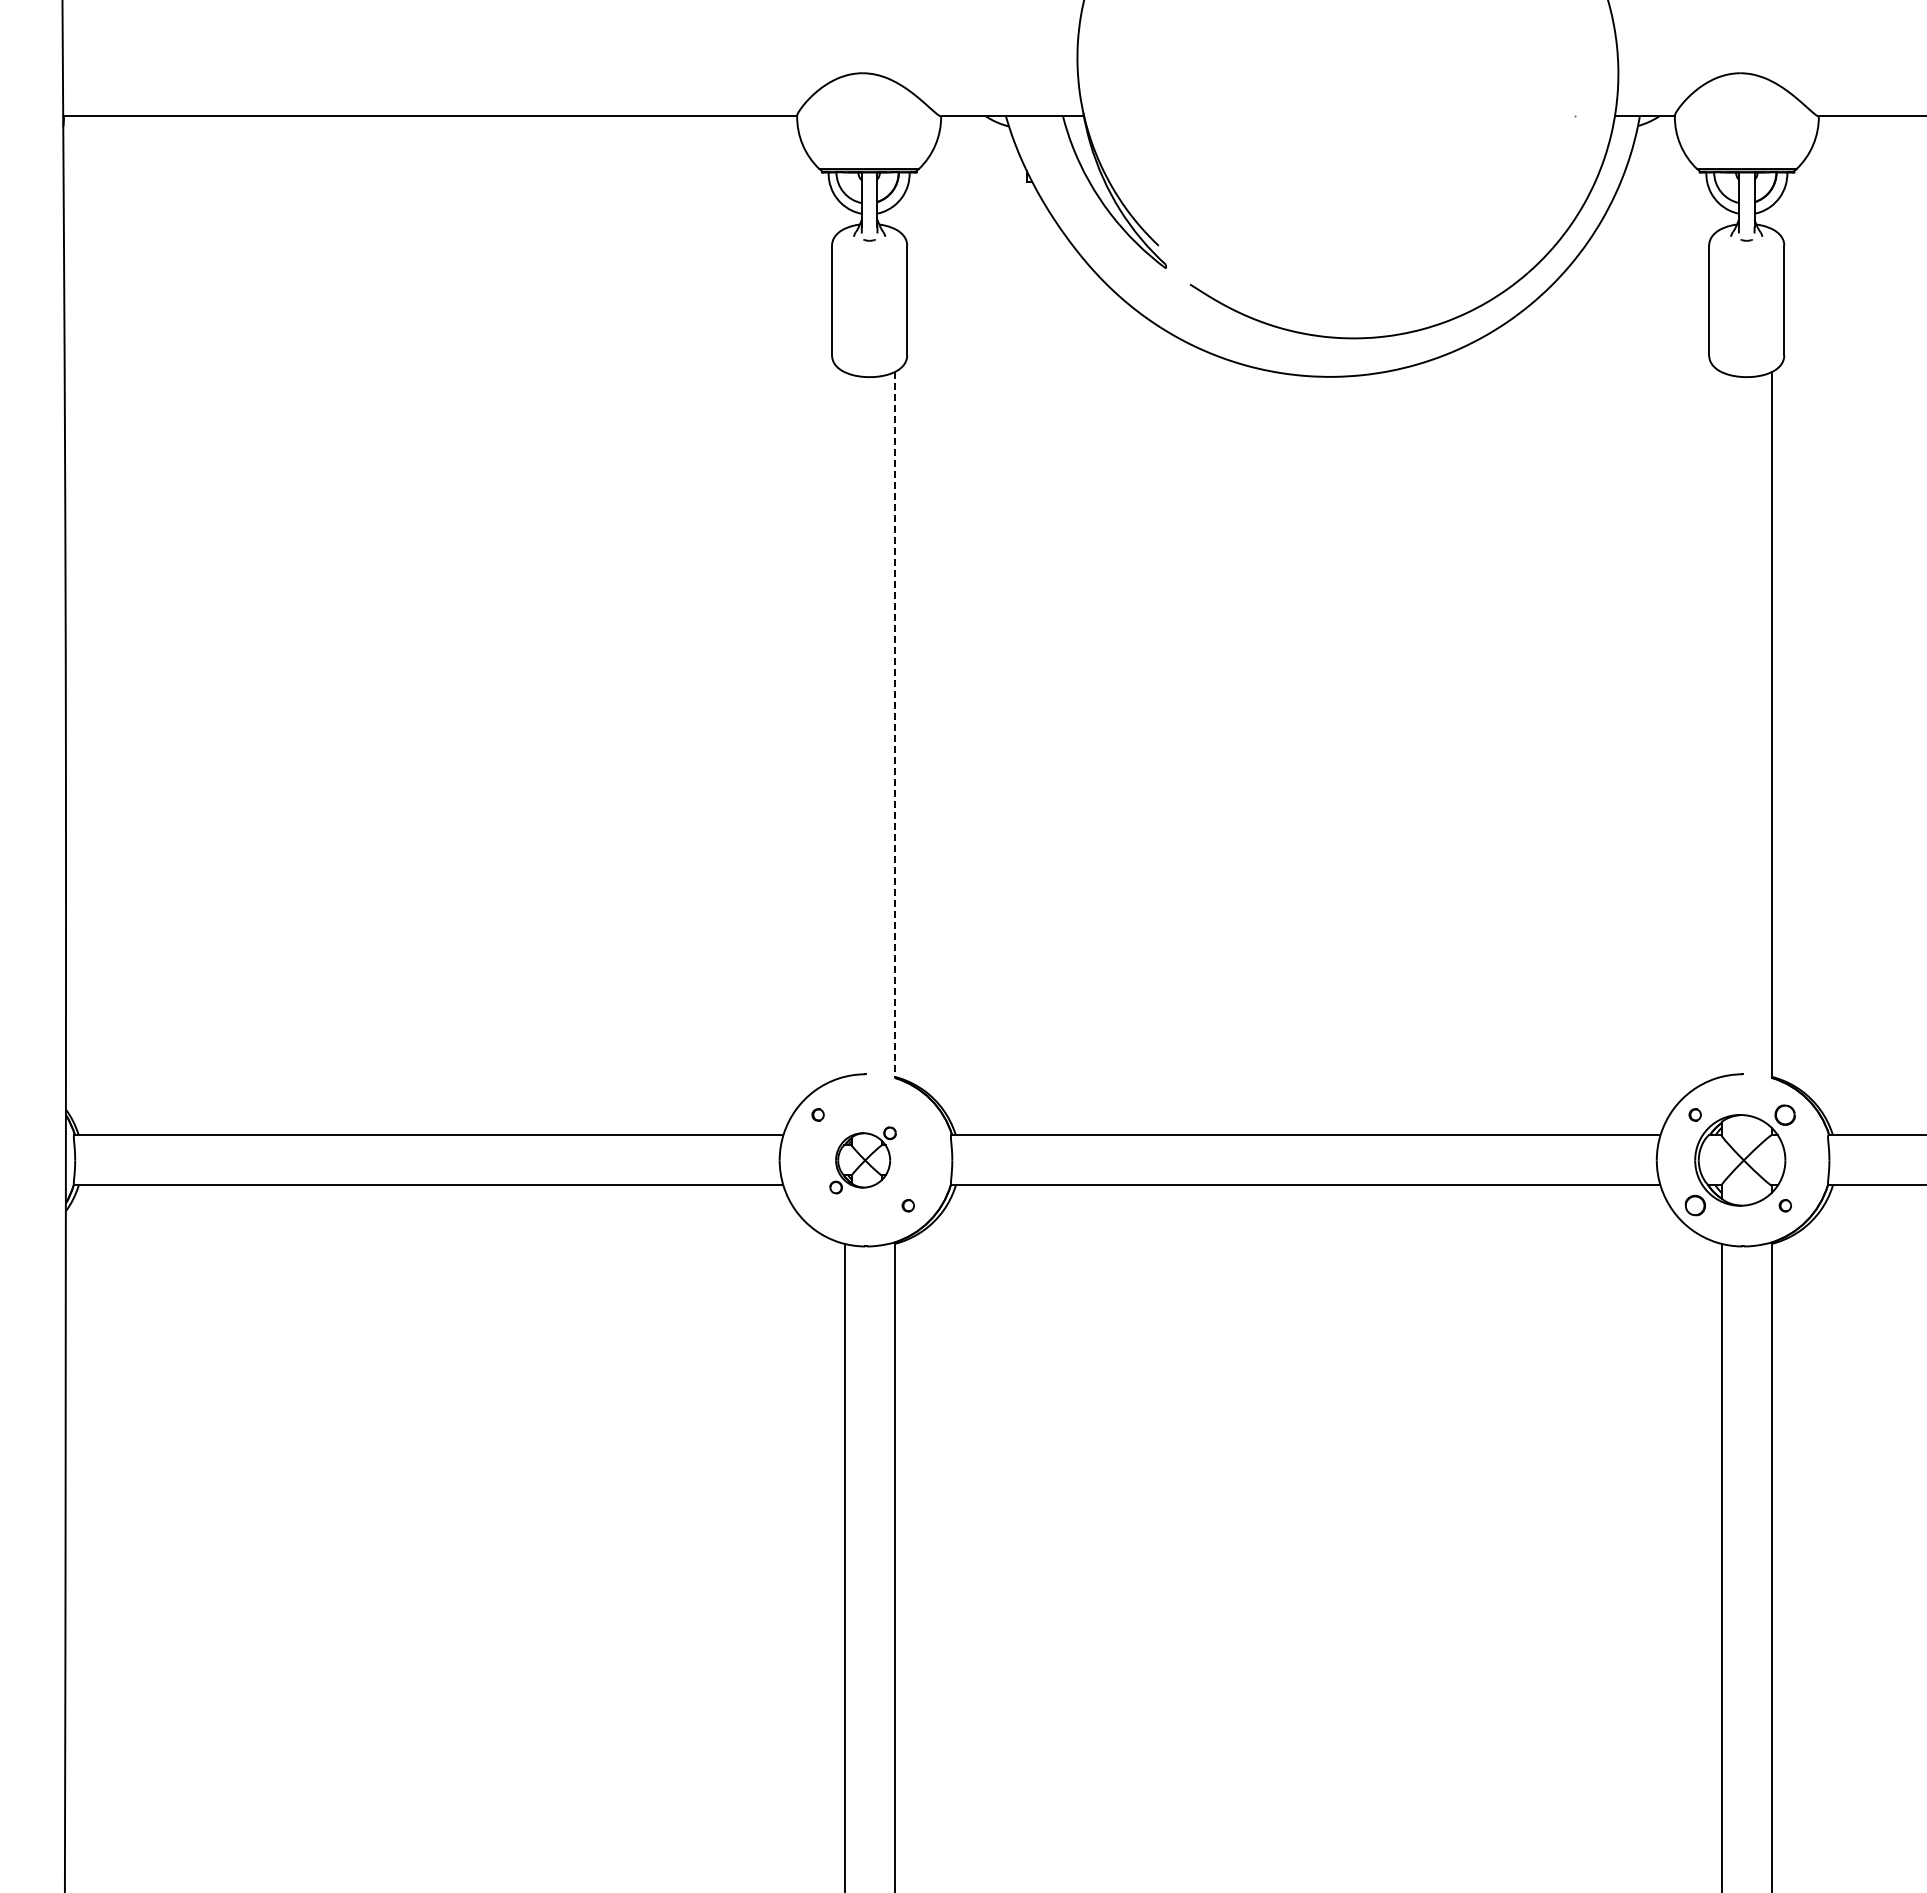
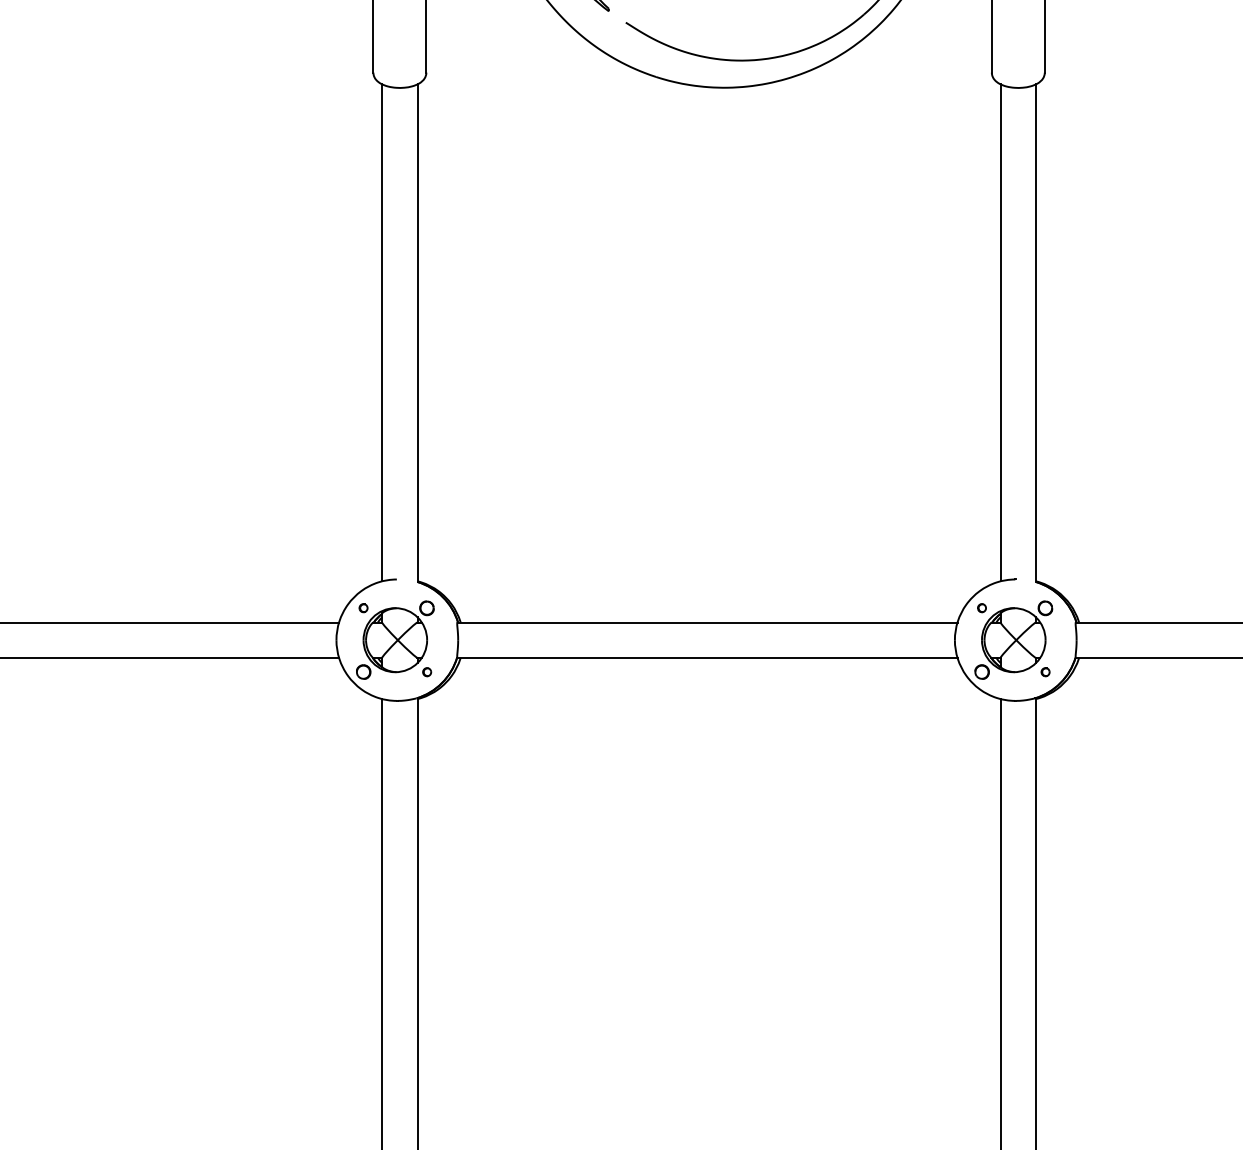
line: (844, 724) -> (382, 332), added
line: (1721, 724) -> (1000, 332), added
line: (894, 725) -> (417, 333), dashed -> solid
part: (862, 1160) -> (394, 640), size x1.67

